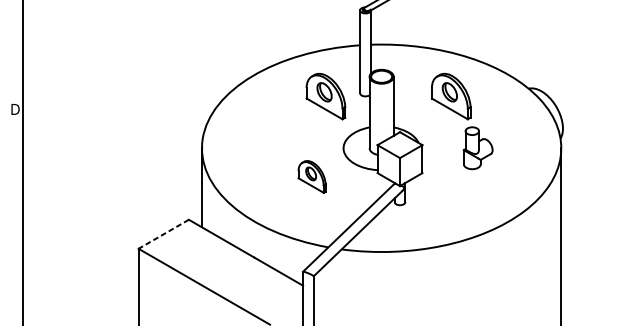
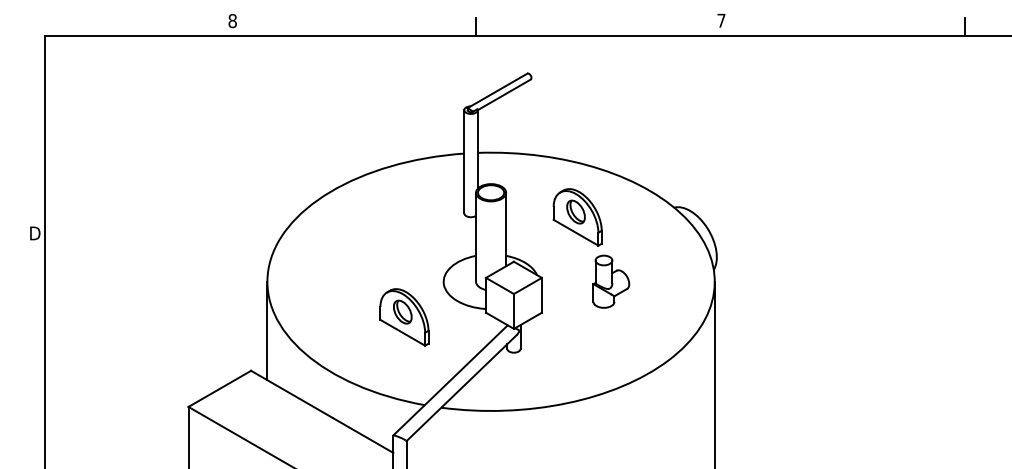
part: (325, 96) -> (421, 217), removed
part: (312, 176) -> (404, 317), size x1.43
line: (163, 234) -> (219, 389), dashed -> solid

